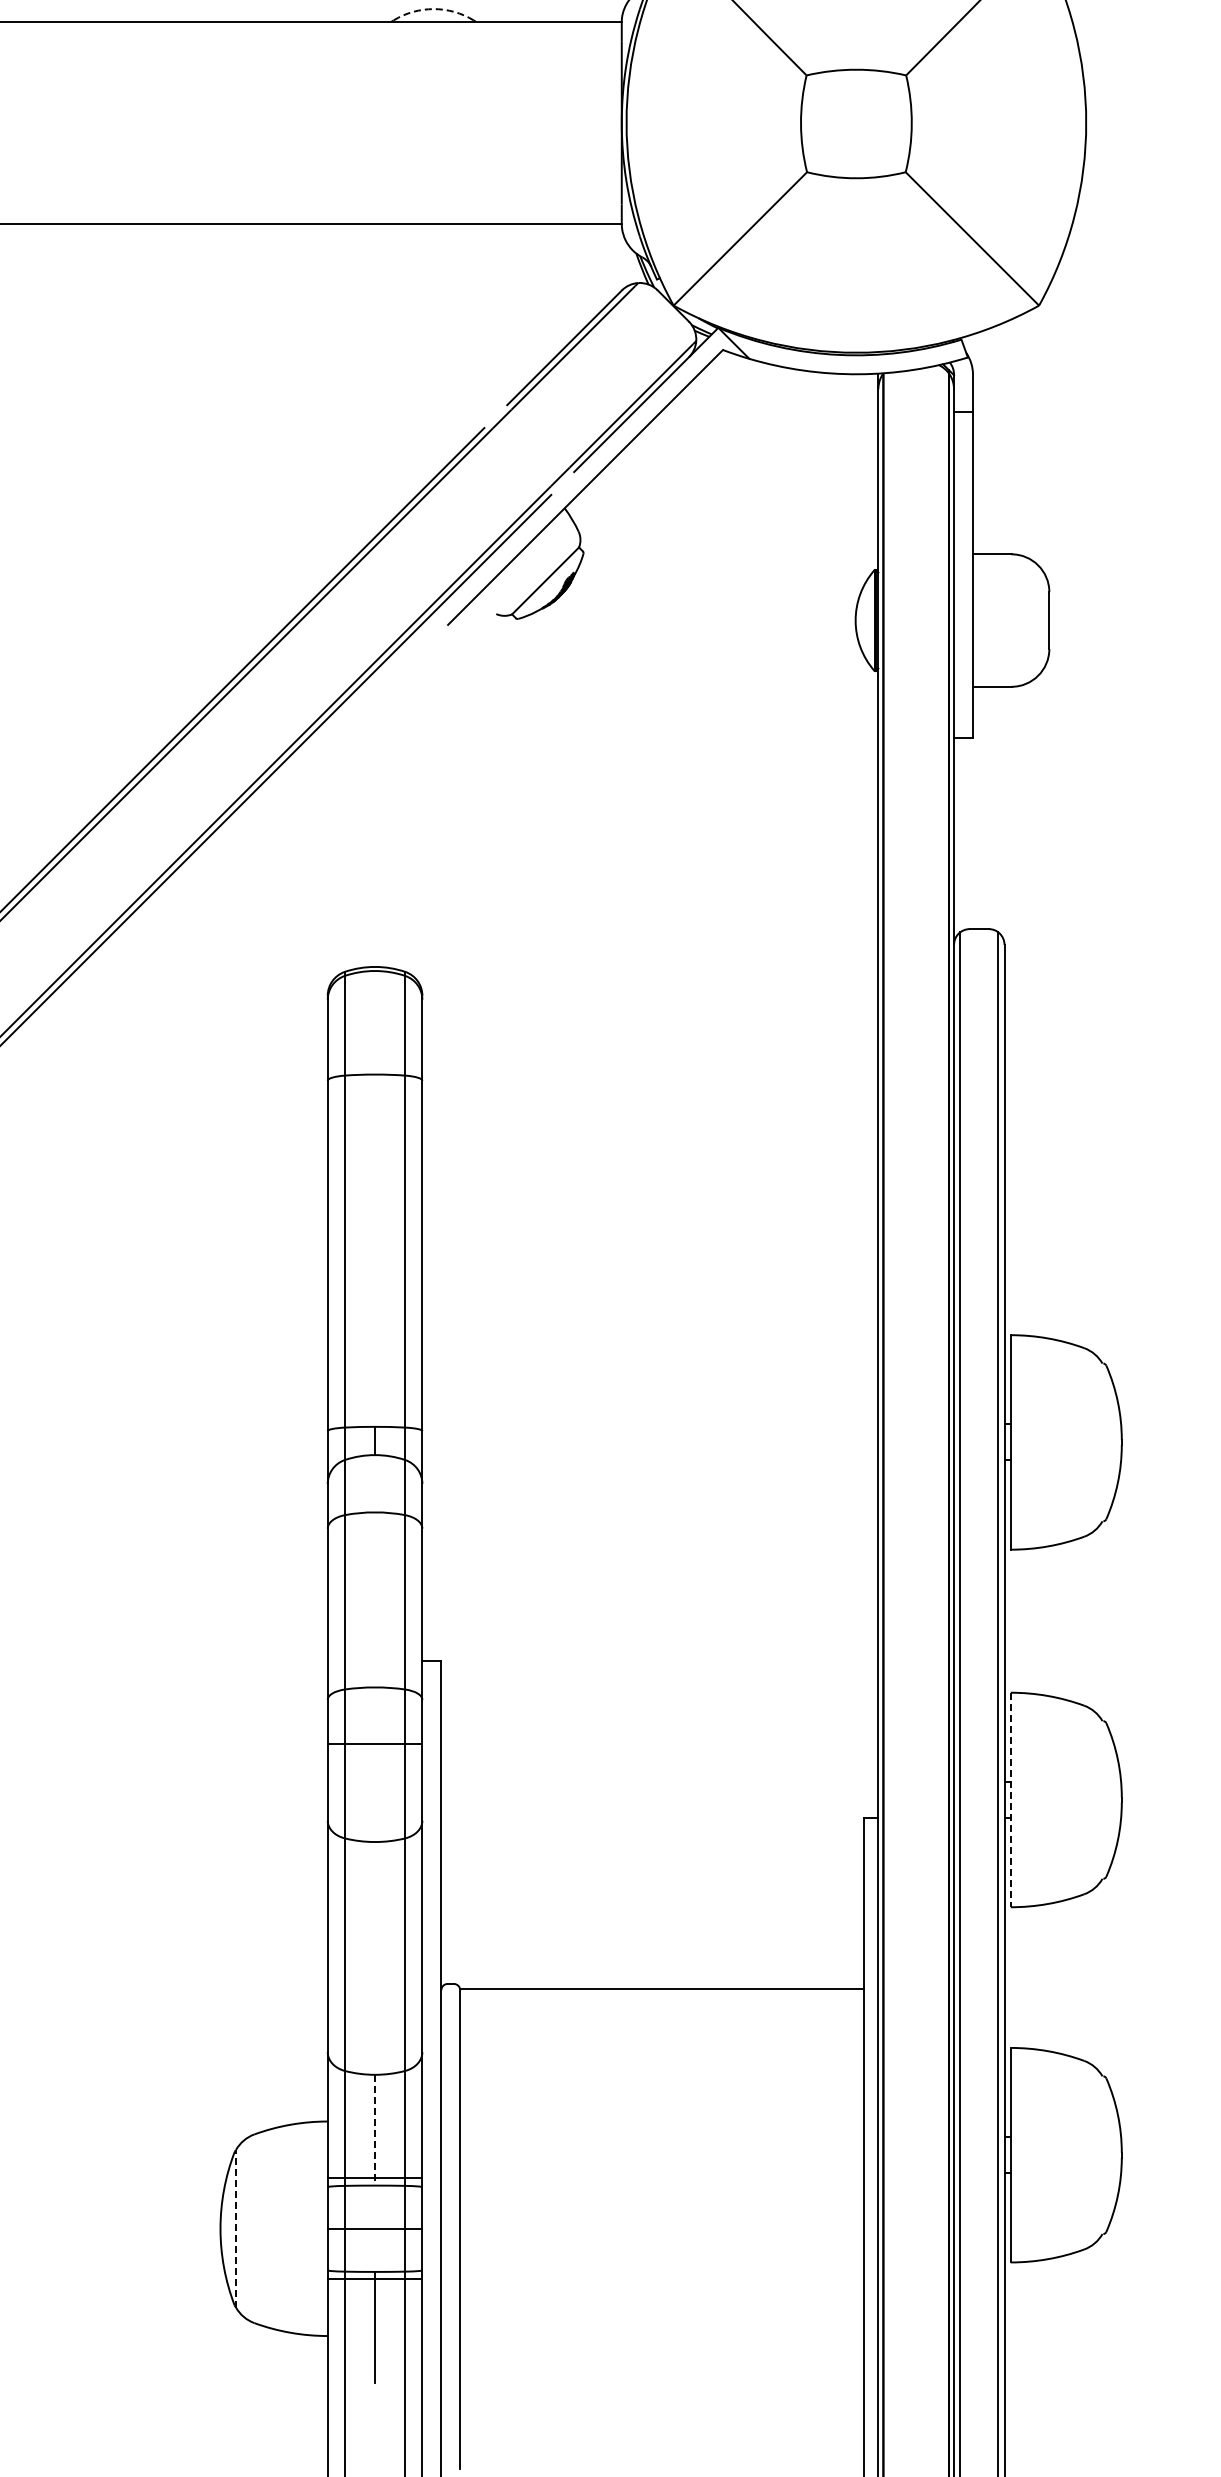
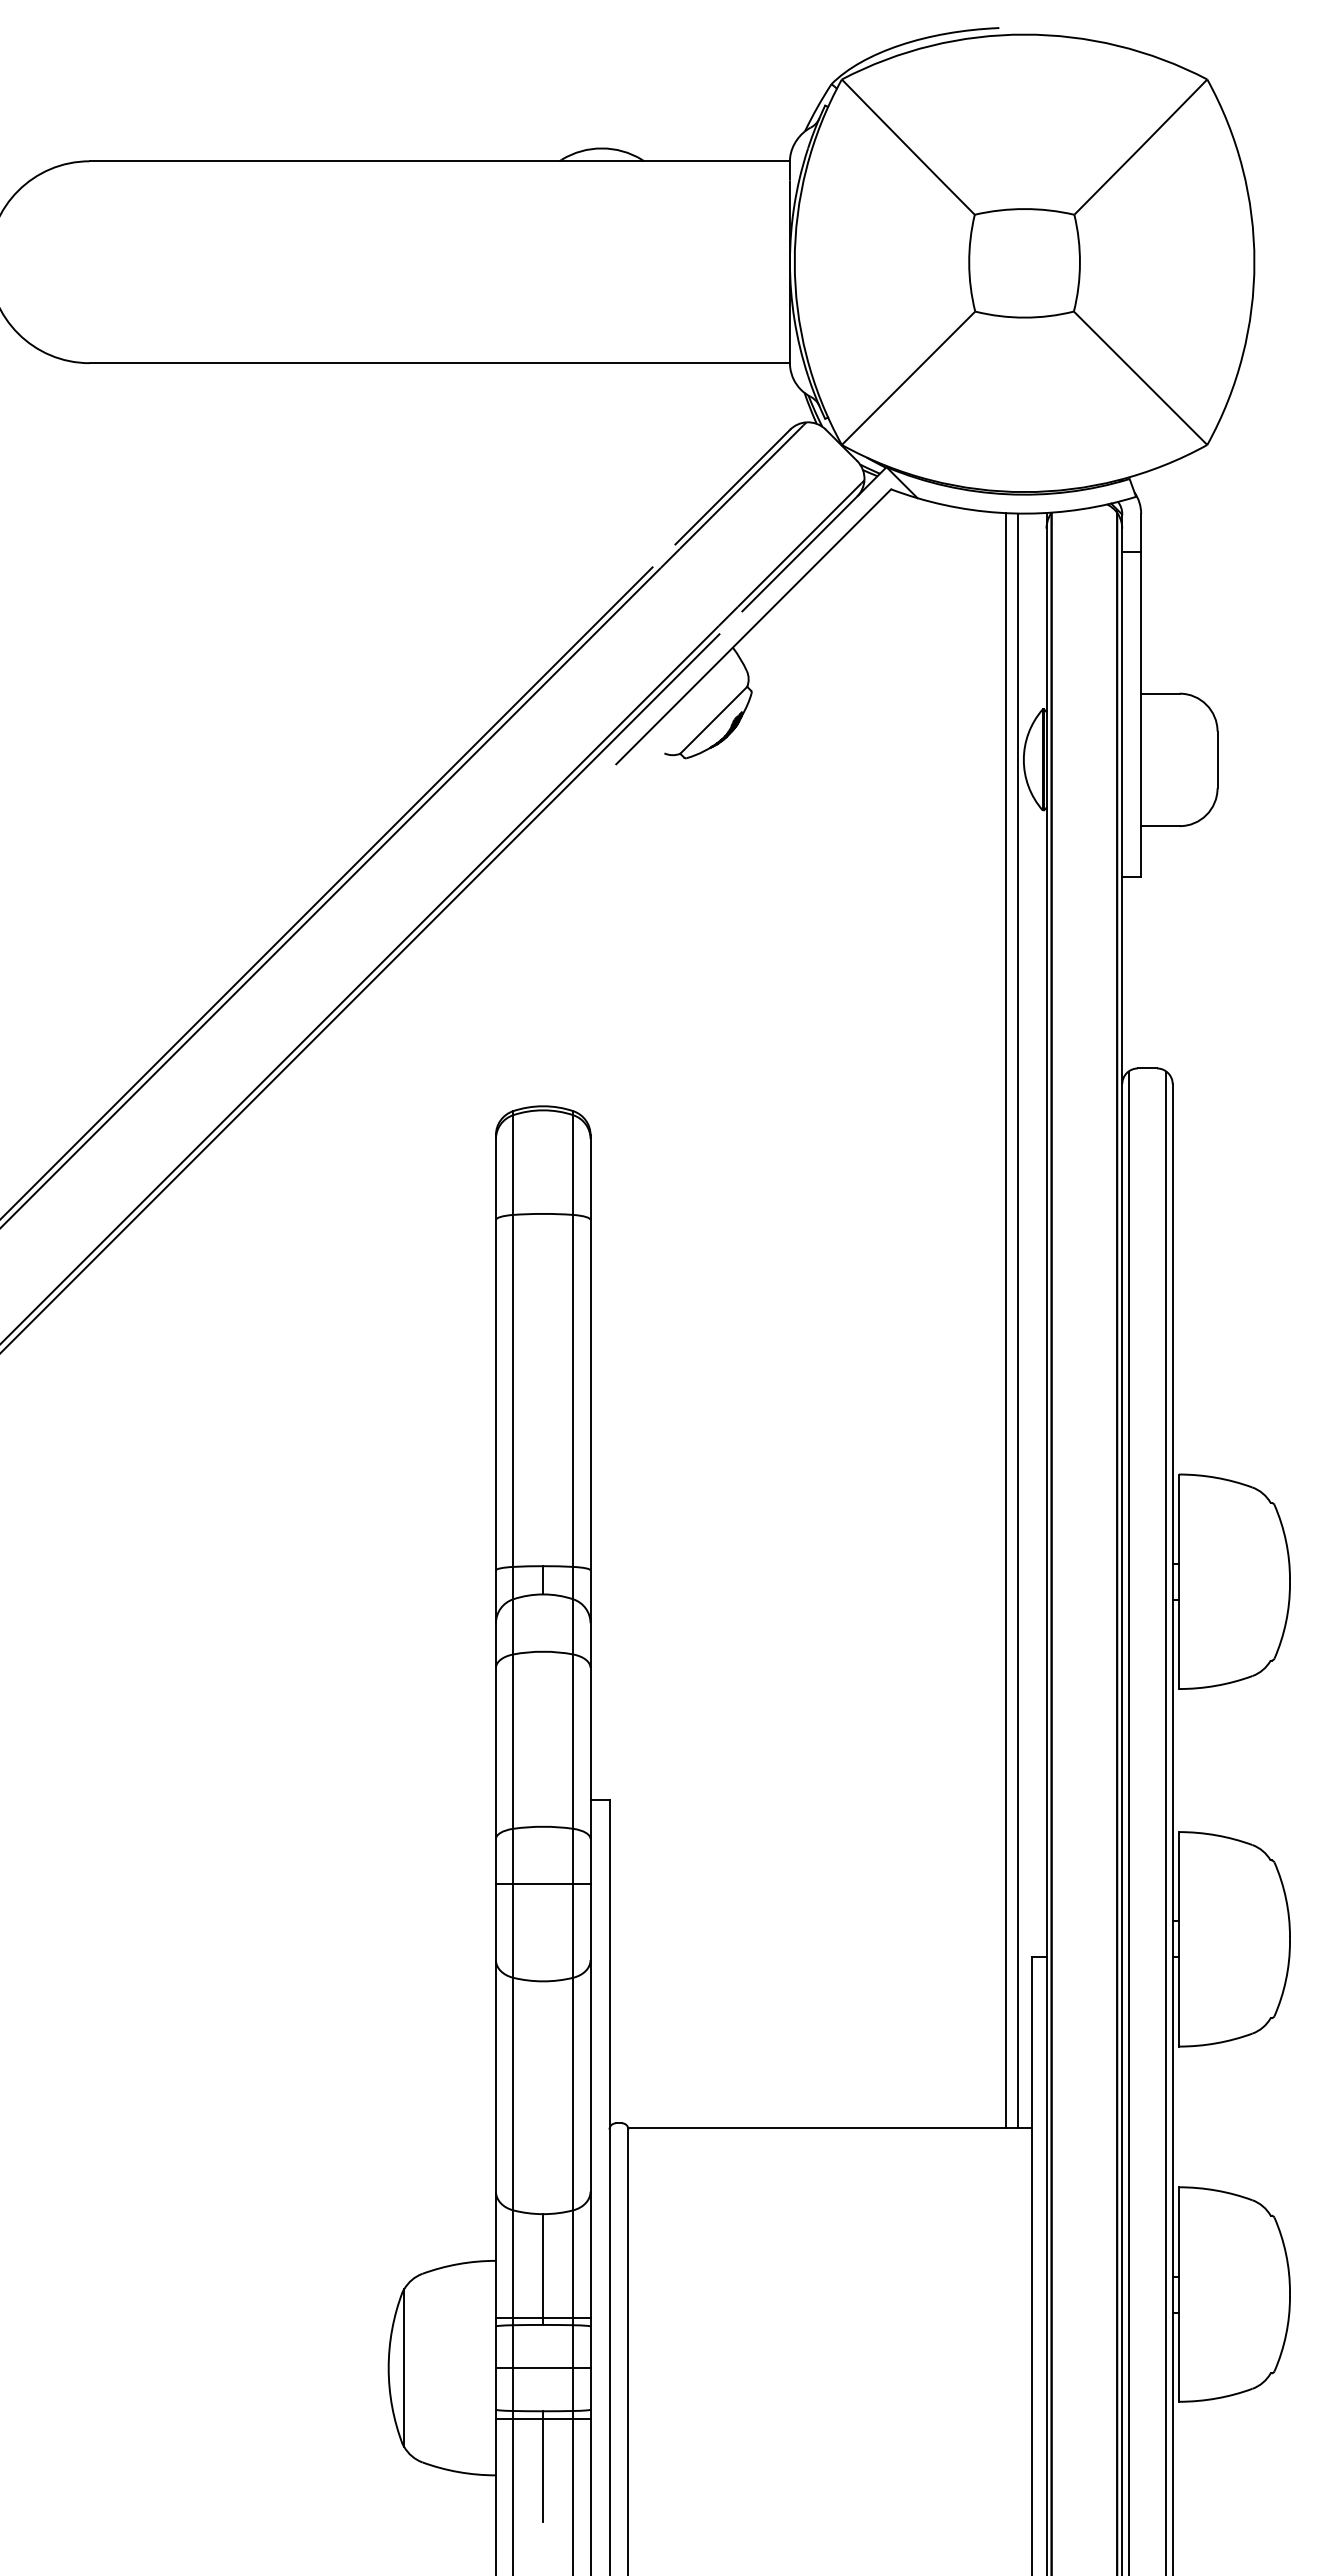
arc: (433, 9) -> (601, 148), dashed -> solid
line: (838, 1181) -> (1006, 1320), added
line: (850, 1181) -> (1018, 1320), added
line: (1011, 1800) -> (1179, 1939), dashed -> solid
line: (375, 2131) -> (543, 2270), dashed -> solid
line: (236, 2229) -> (404, 2368), dashed -> solid

